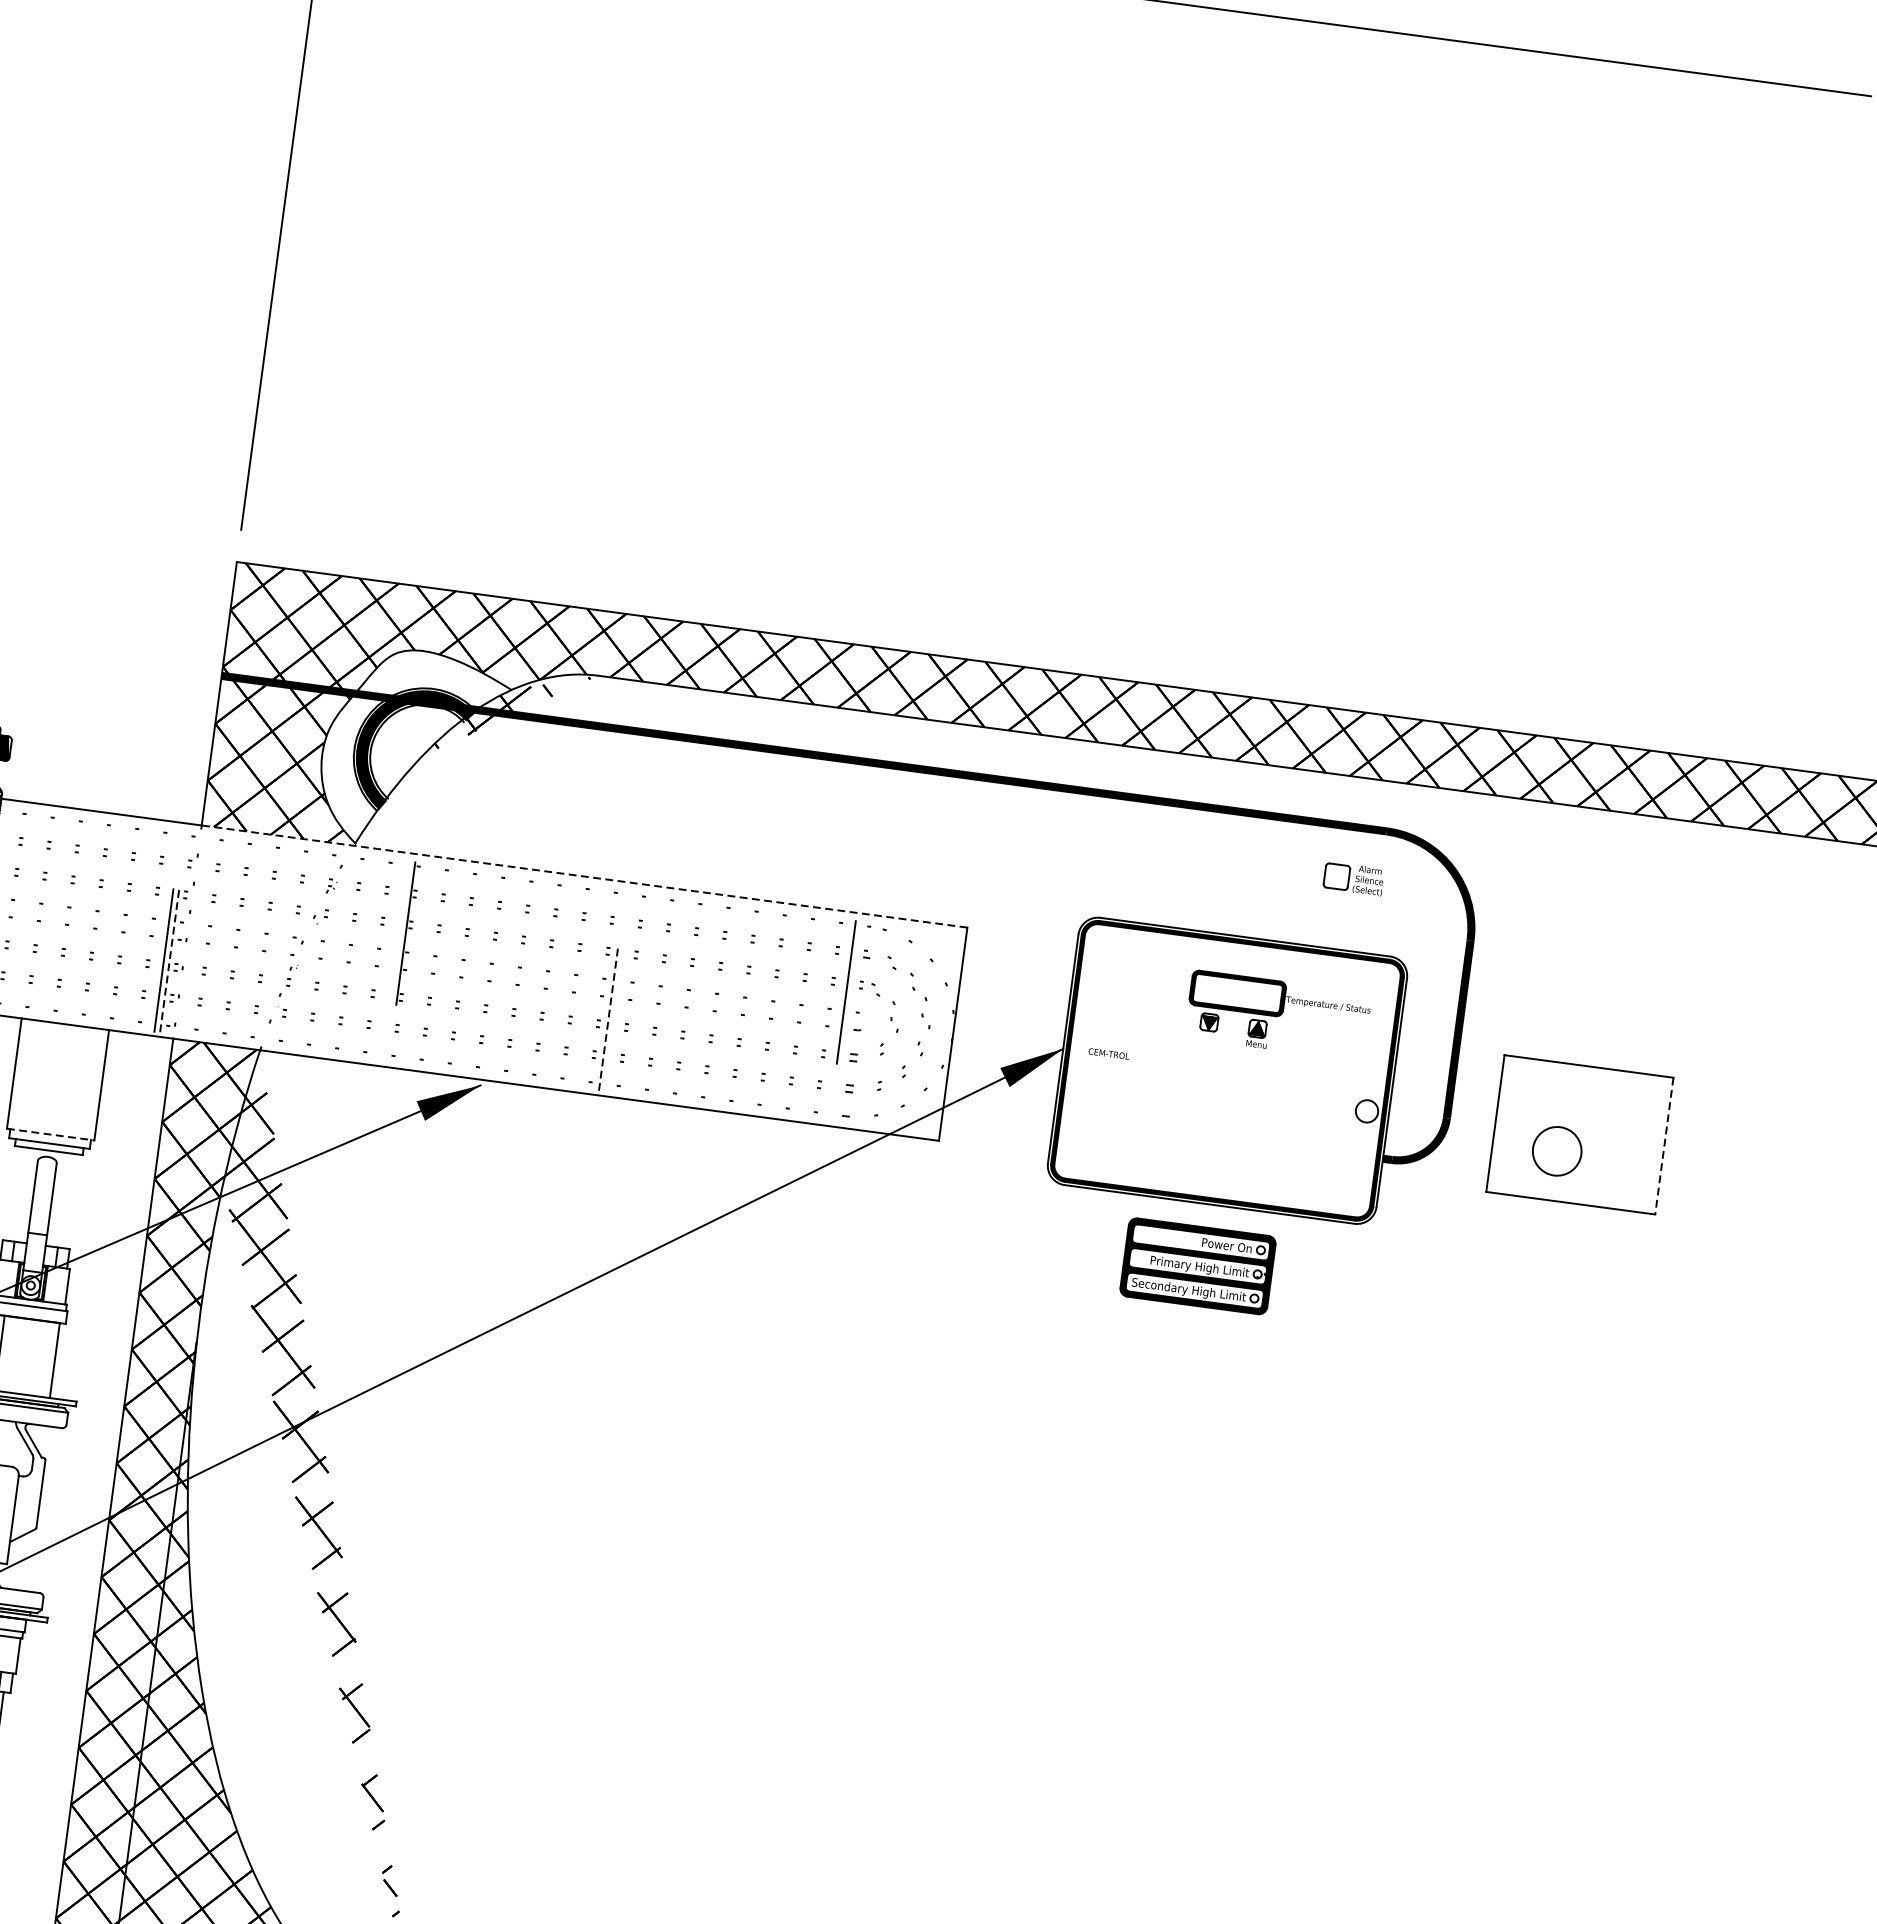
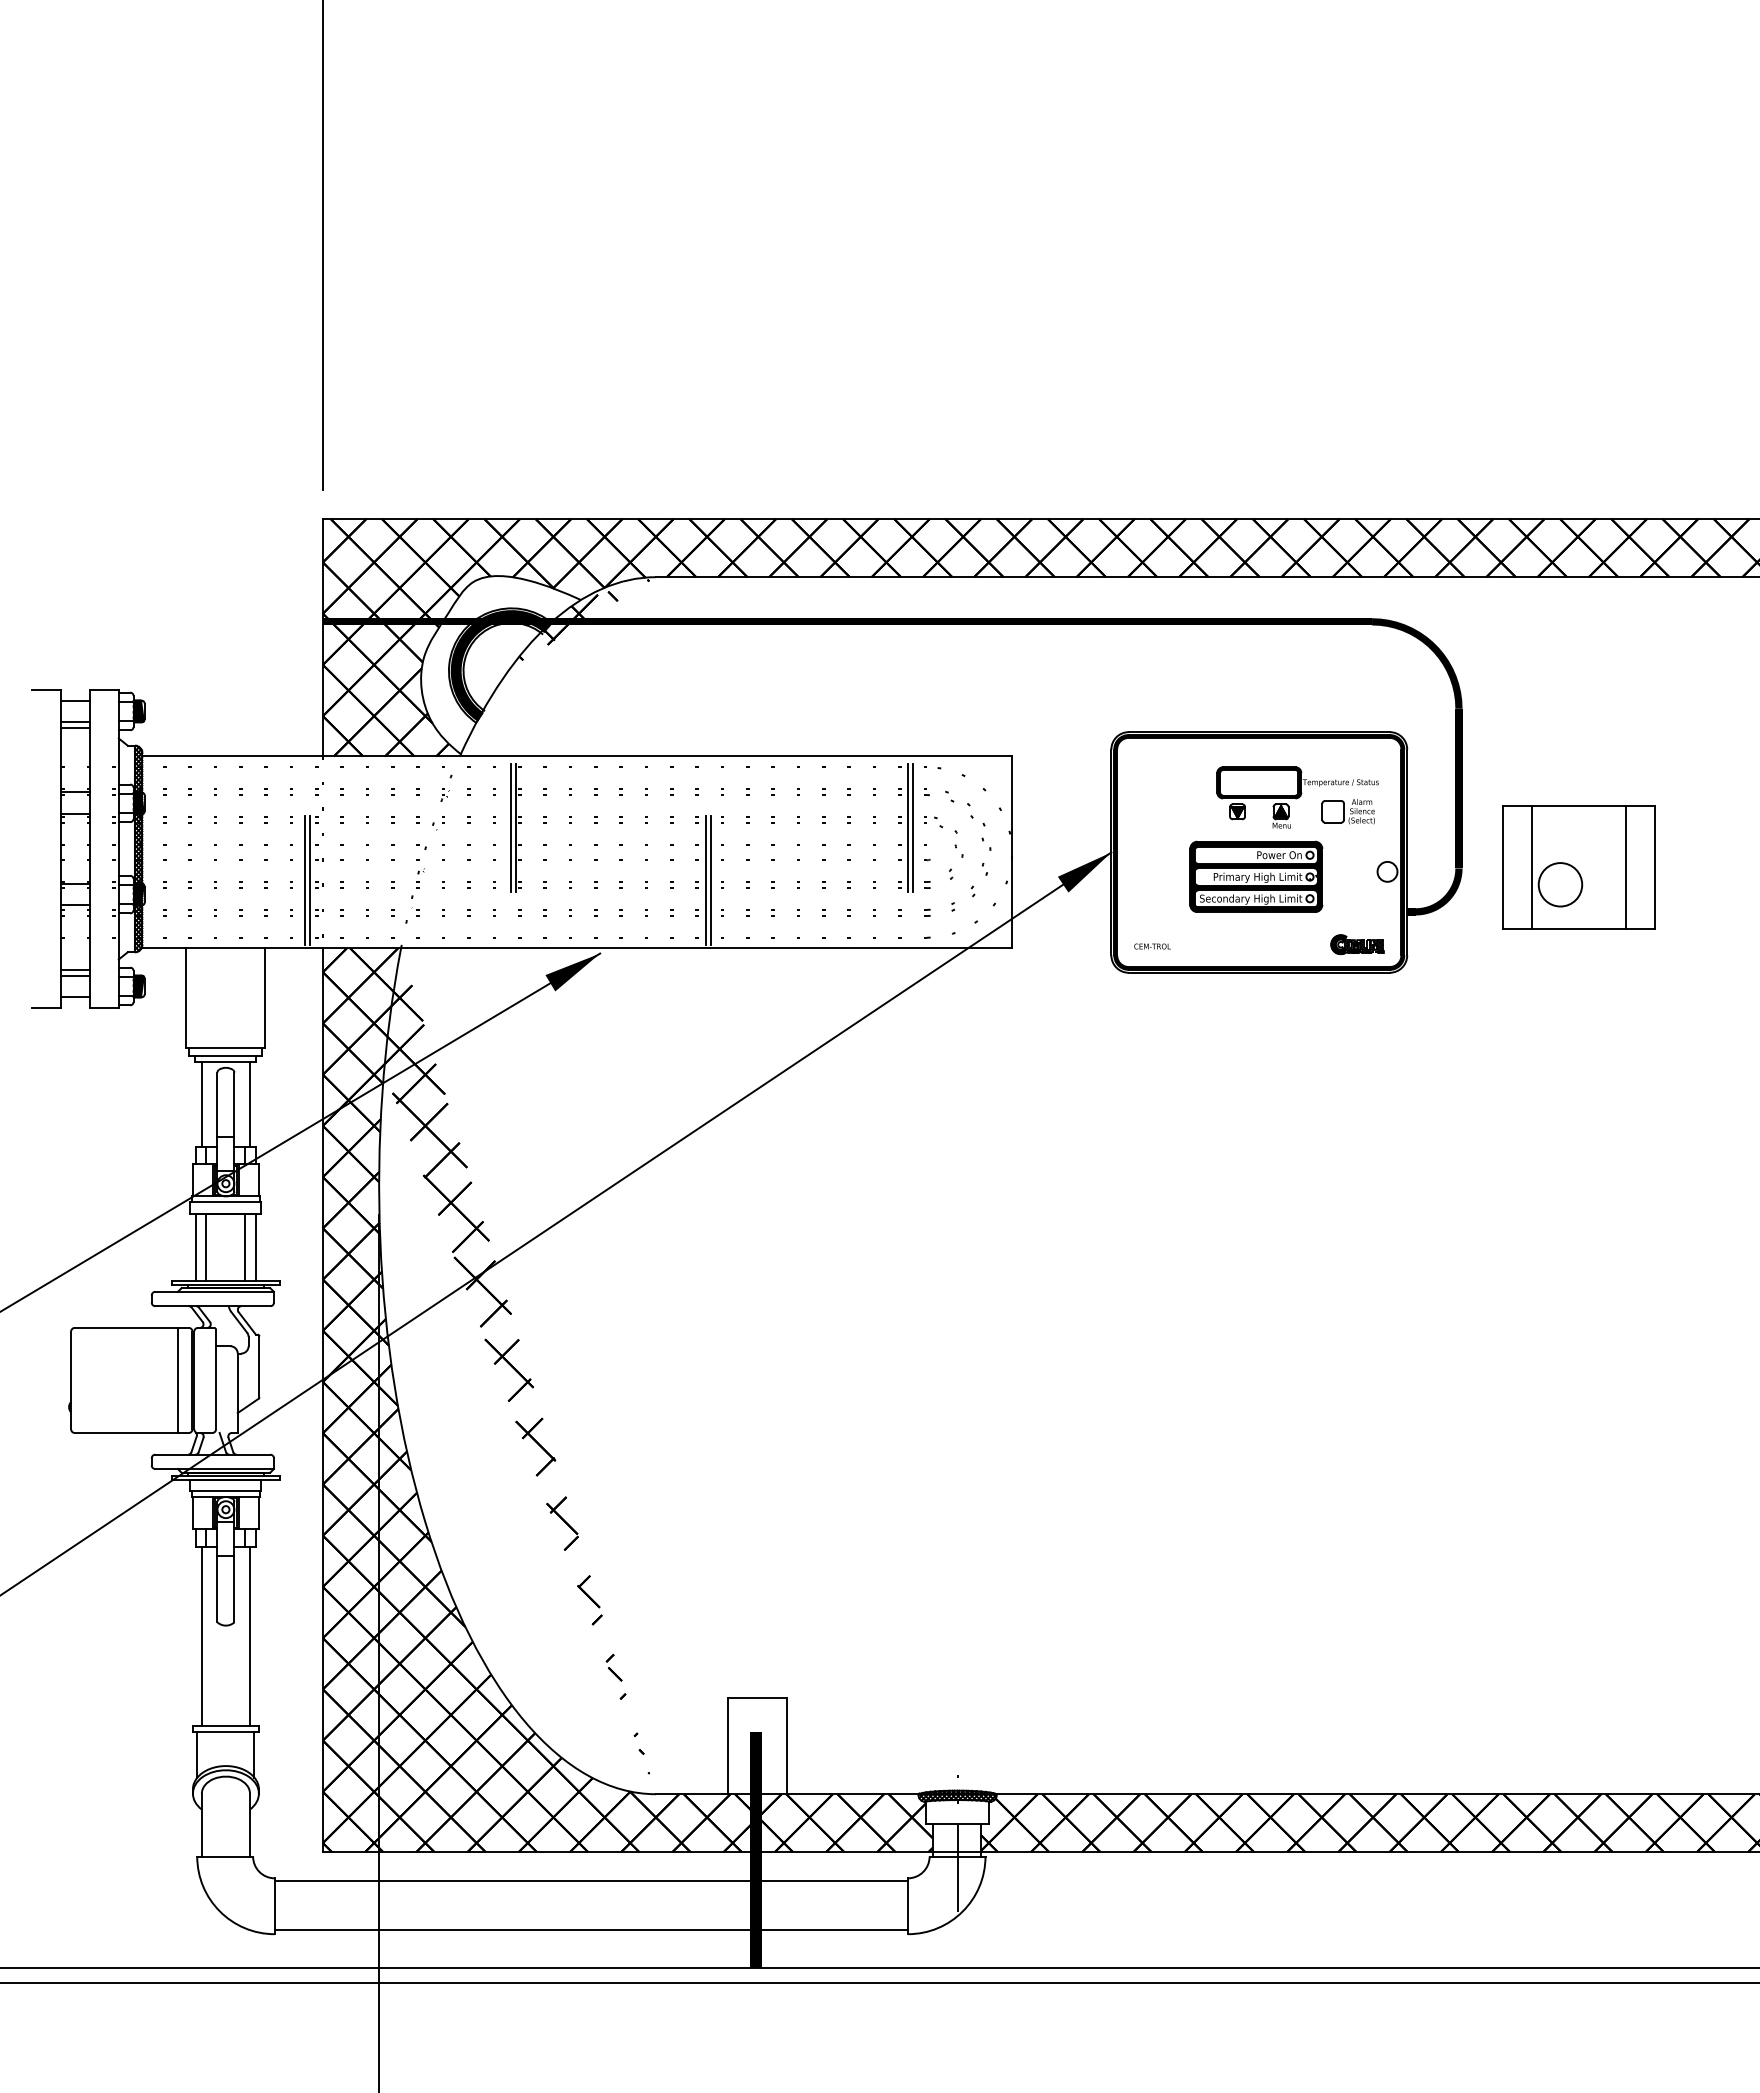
line: (584, 876) -> (667, 756), dashed -> solid
part: (1352, 878) -> (1347, 811), moved
line: (400, 932) -> (511, 827), added
line: (169, 961) -> (310, 880), dashed -> solid
line: (840, 990) -> (907, 827), added
line: (608, 1019) -> (705, 880), dashed -> solid
line: (613, 1020) -> (710, 880), added
text: (1109, 1053) -> (1152, 946), moved
line: (1527, 1127) -> (1531, 867), added
line: (51, 1134) -> (226, 1047), dashed -> solid
line: (1631, 1141) -> (1625, 867), added
line: (1664, 1146) -> (1654, 867), dashed -> solid
part: (1322, 1187) -> (1357, 944), added
line: (15, 1193) -> (201, 1104), added
line: (68, 1201) -> (249, 1104), added
part: (1198, 1265) -> (1256, 876), moved
line: (43, 1358) -> (245, 1246), added

